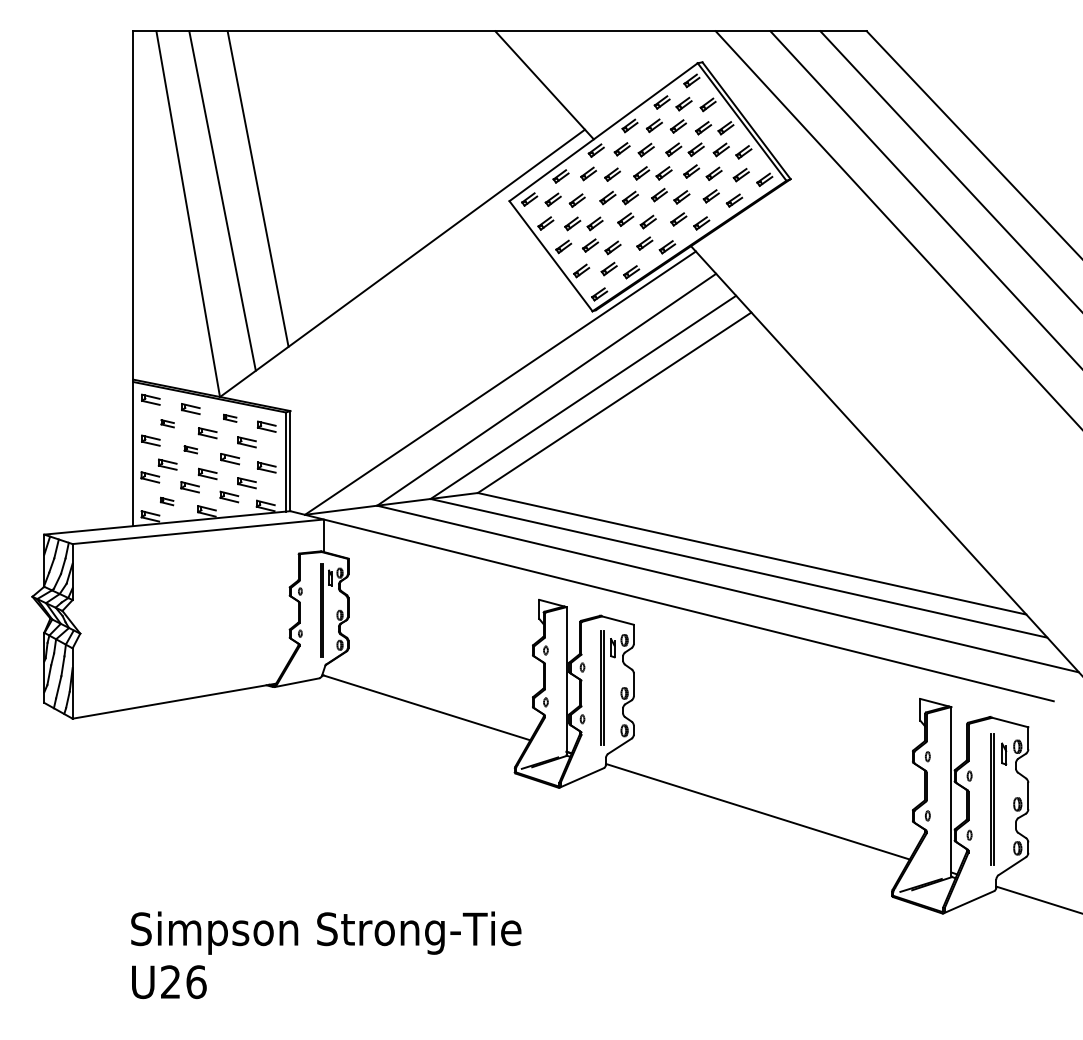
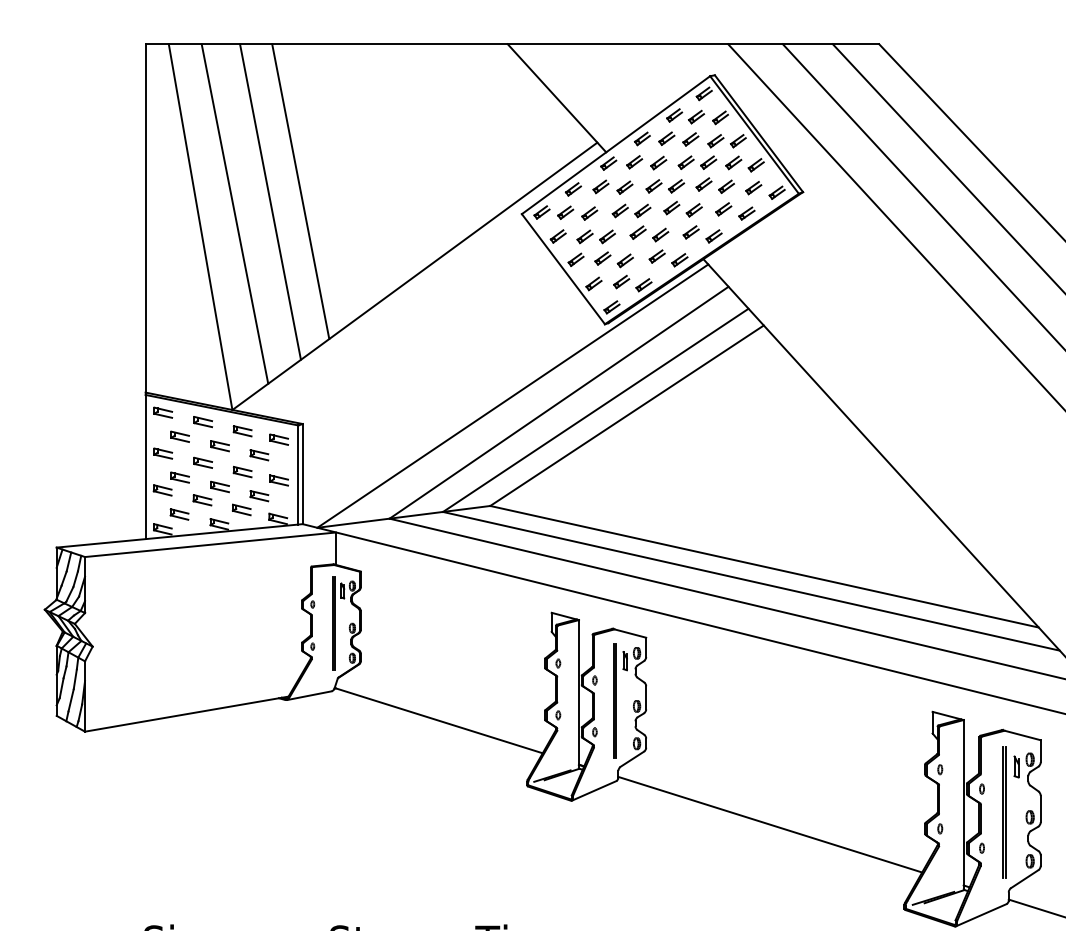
line: (287, 178) -> (299, 191), added
part: (229, 418) -> (241, 431), size x1.43
part: (167, 423) -> (179, 436), size x1.43
part: (190, 449) -> (202, 462), size x1.43
part: (166, 501) -> (178, 514), size x1.43

